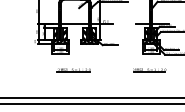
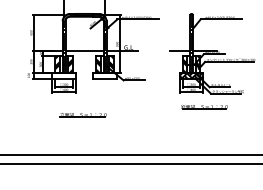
hatch: (59, 42) -> (63, 76), removed
hatch: (89, 42) -> (104, 76), removed
line: (148, 70) -> (203, 107), moved

